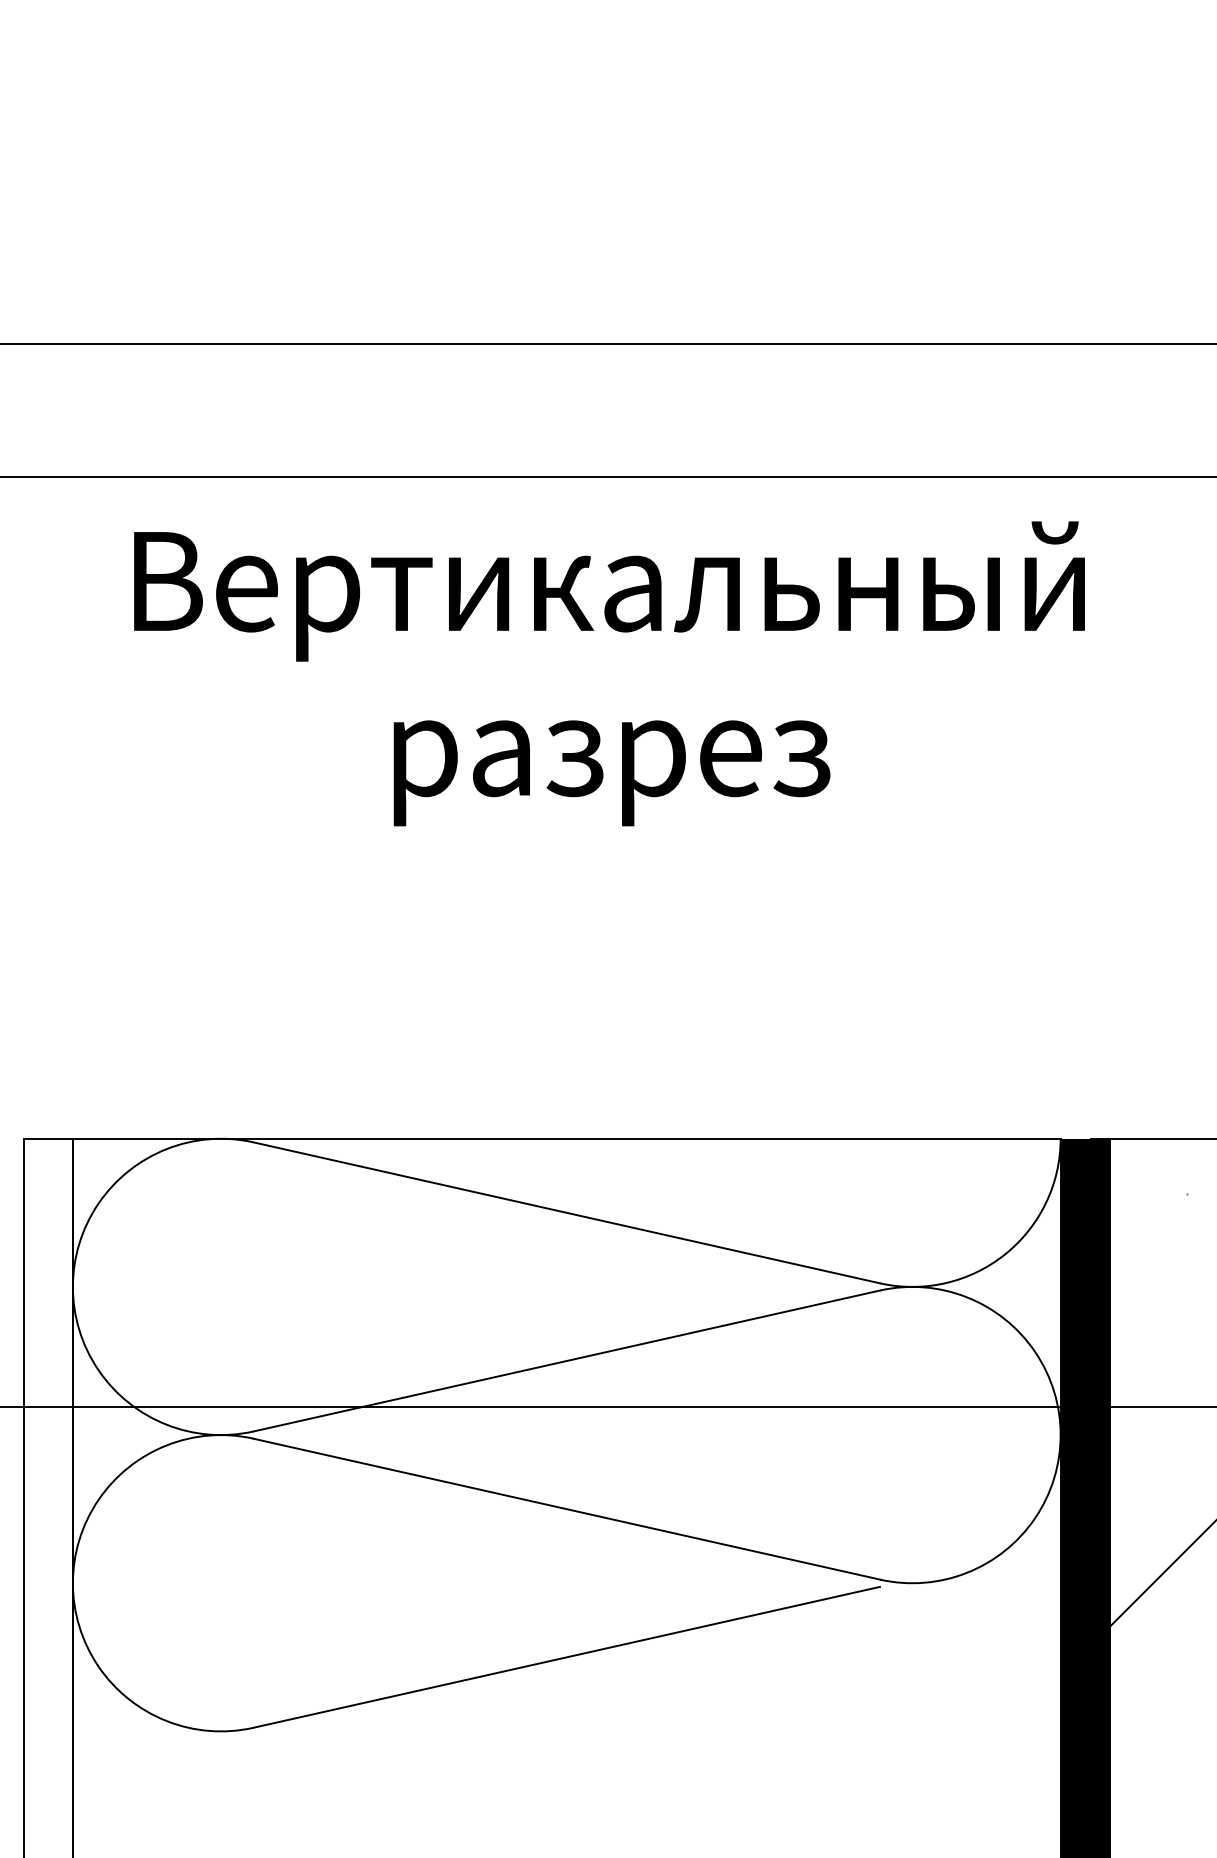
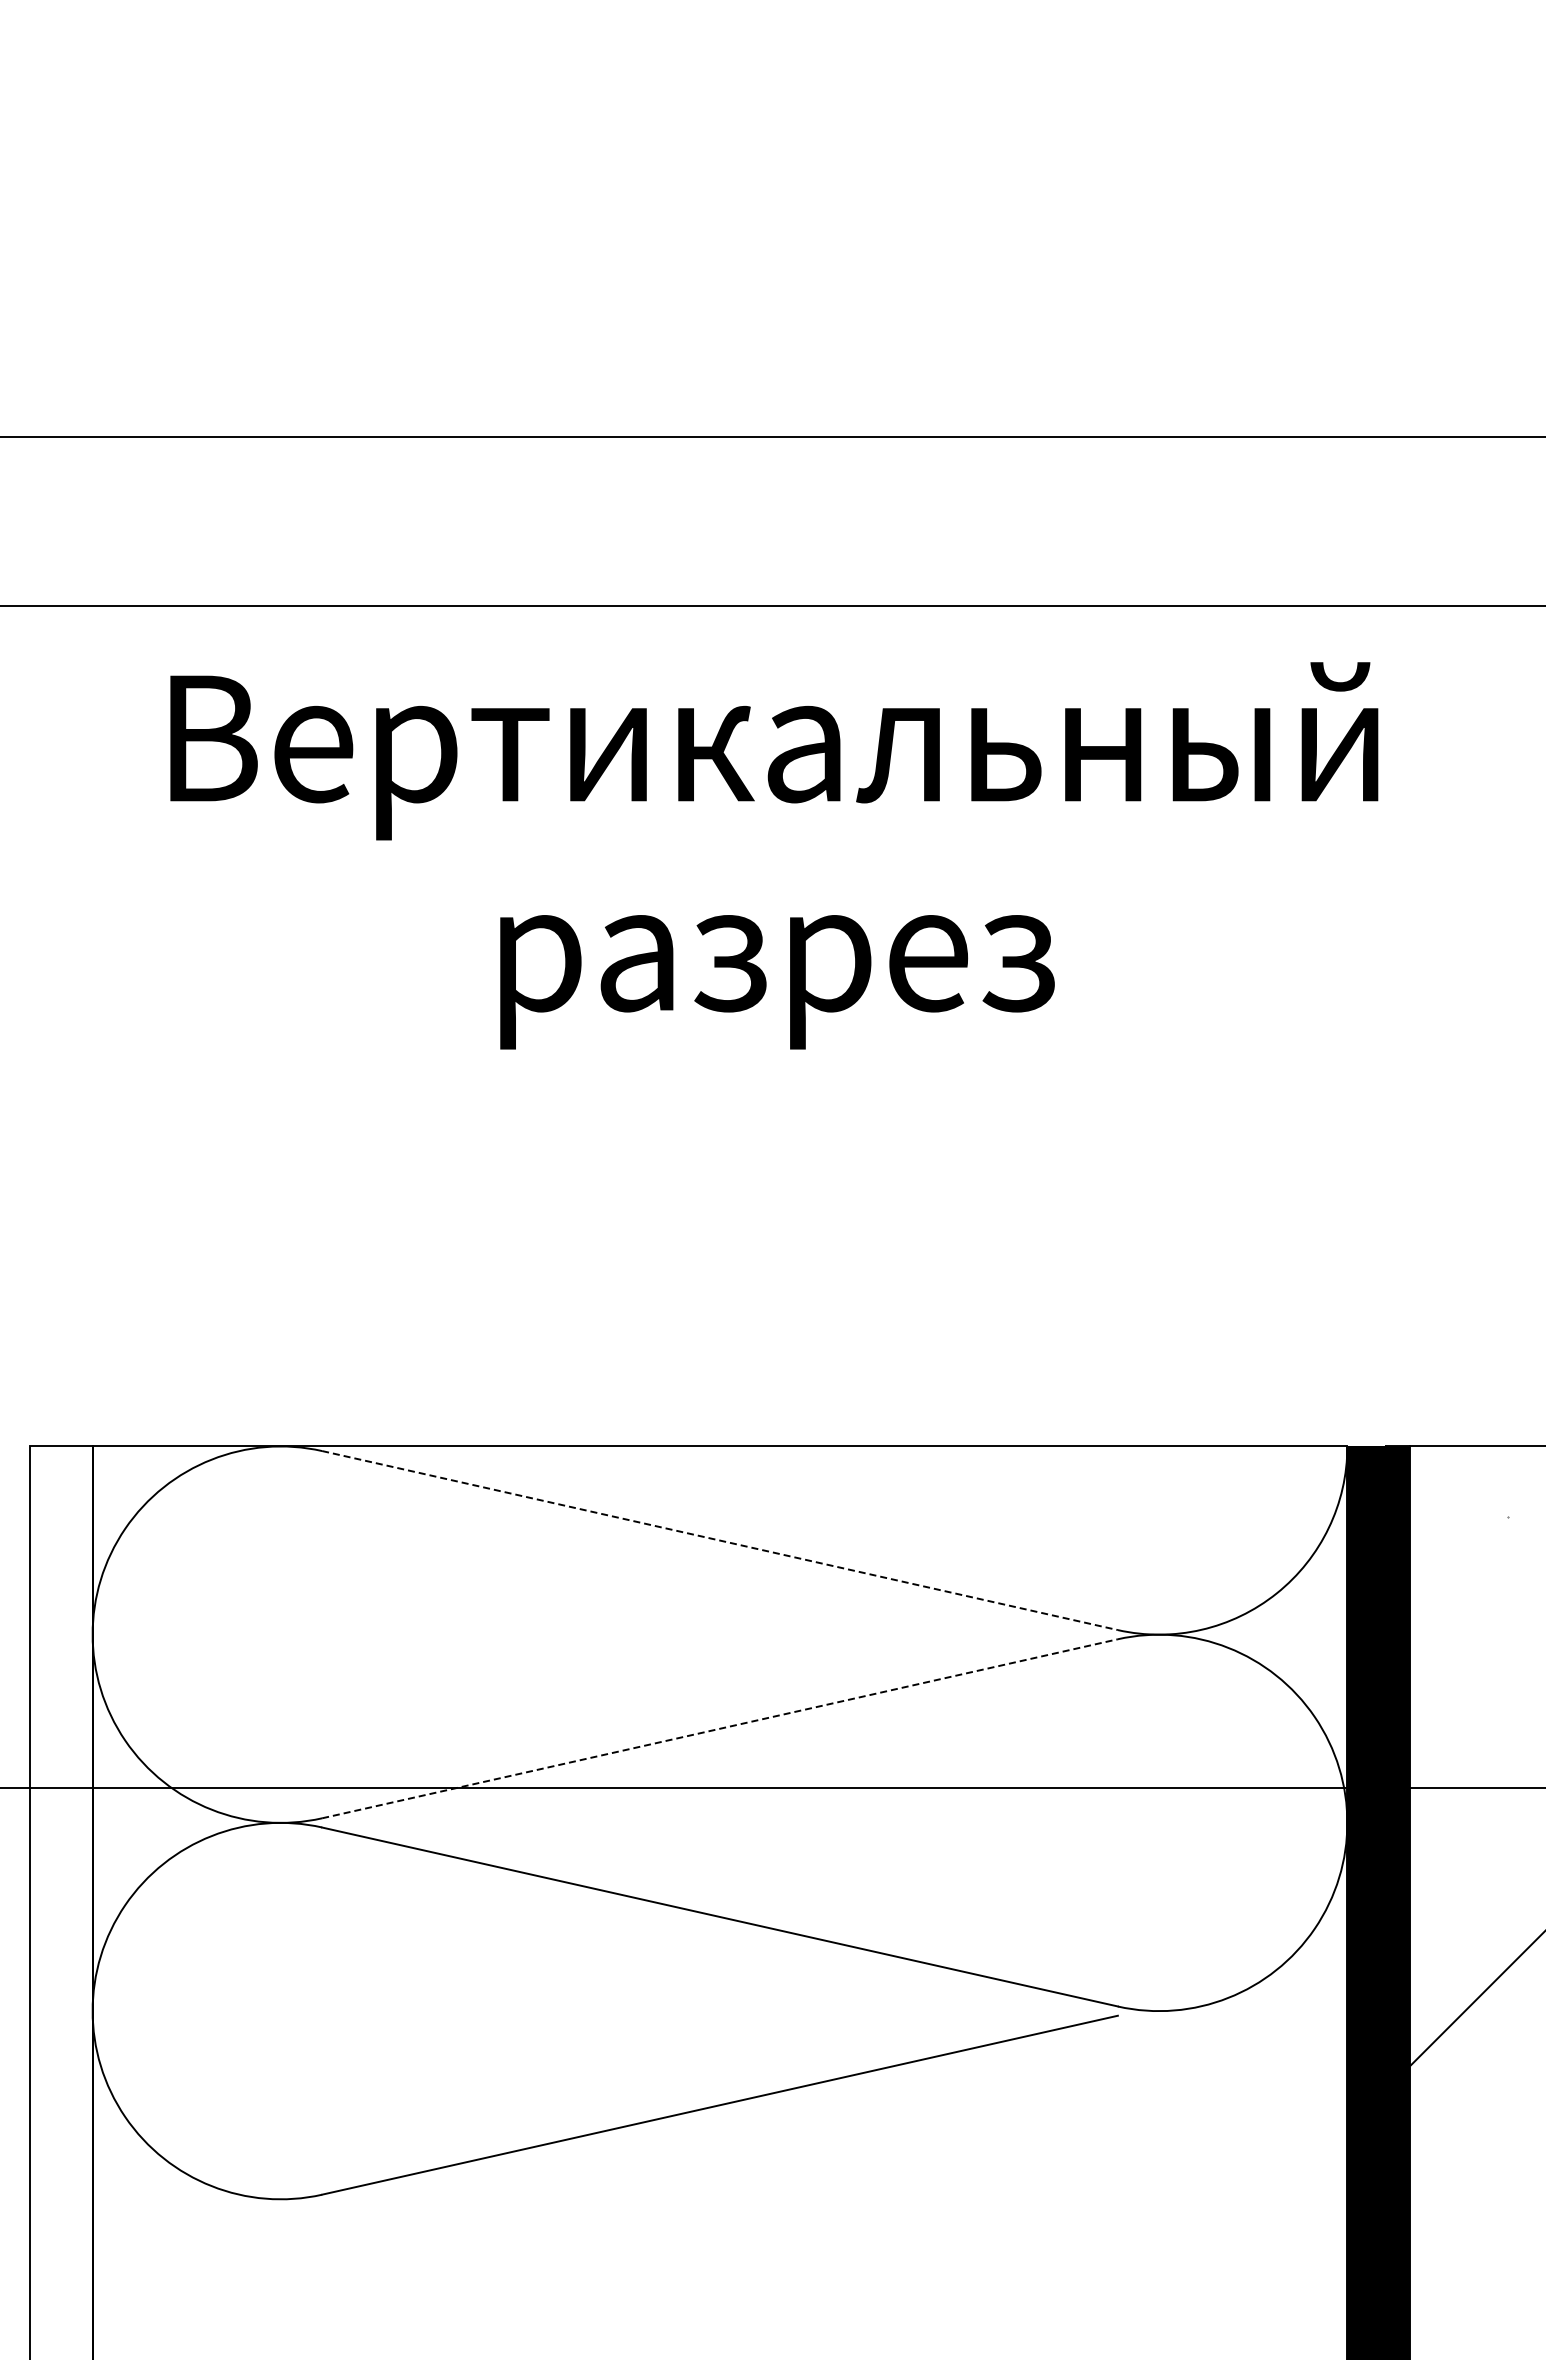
line: (567, 1212) -> (720, 1540), solid -> dashed
line: (567, 1360) -> (720, 1728), solid -> dashed

